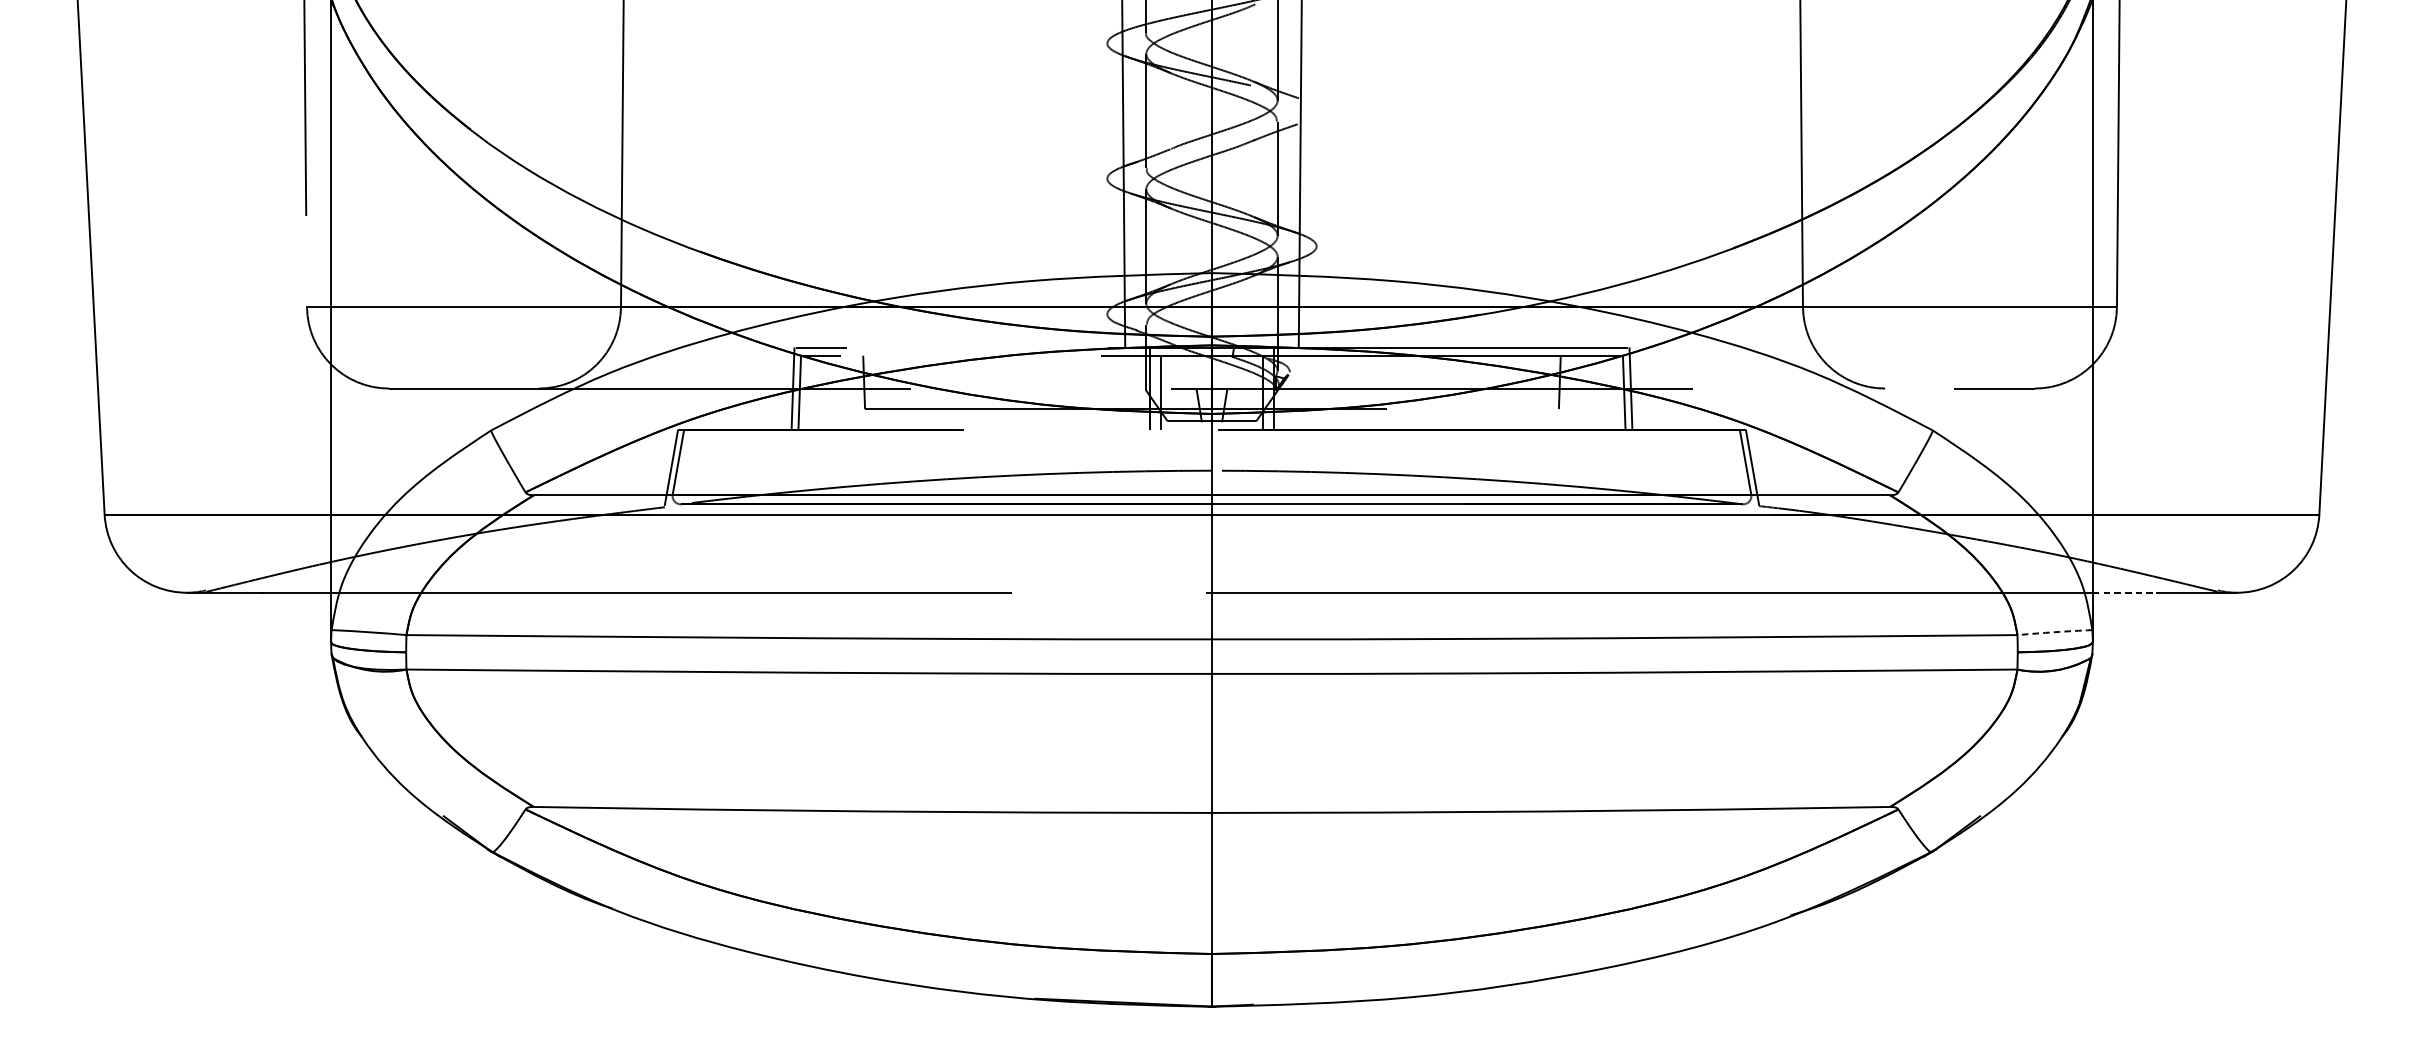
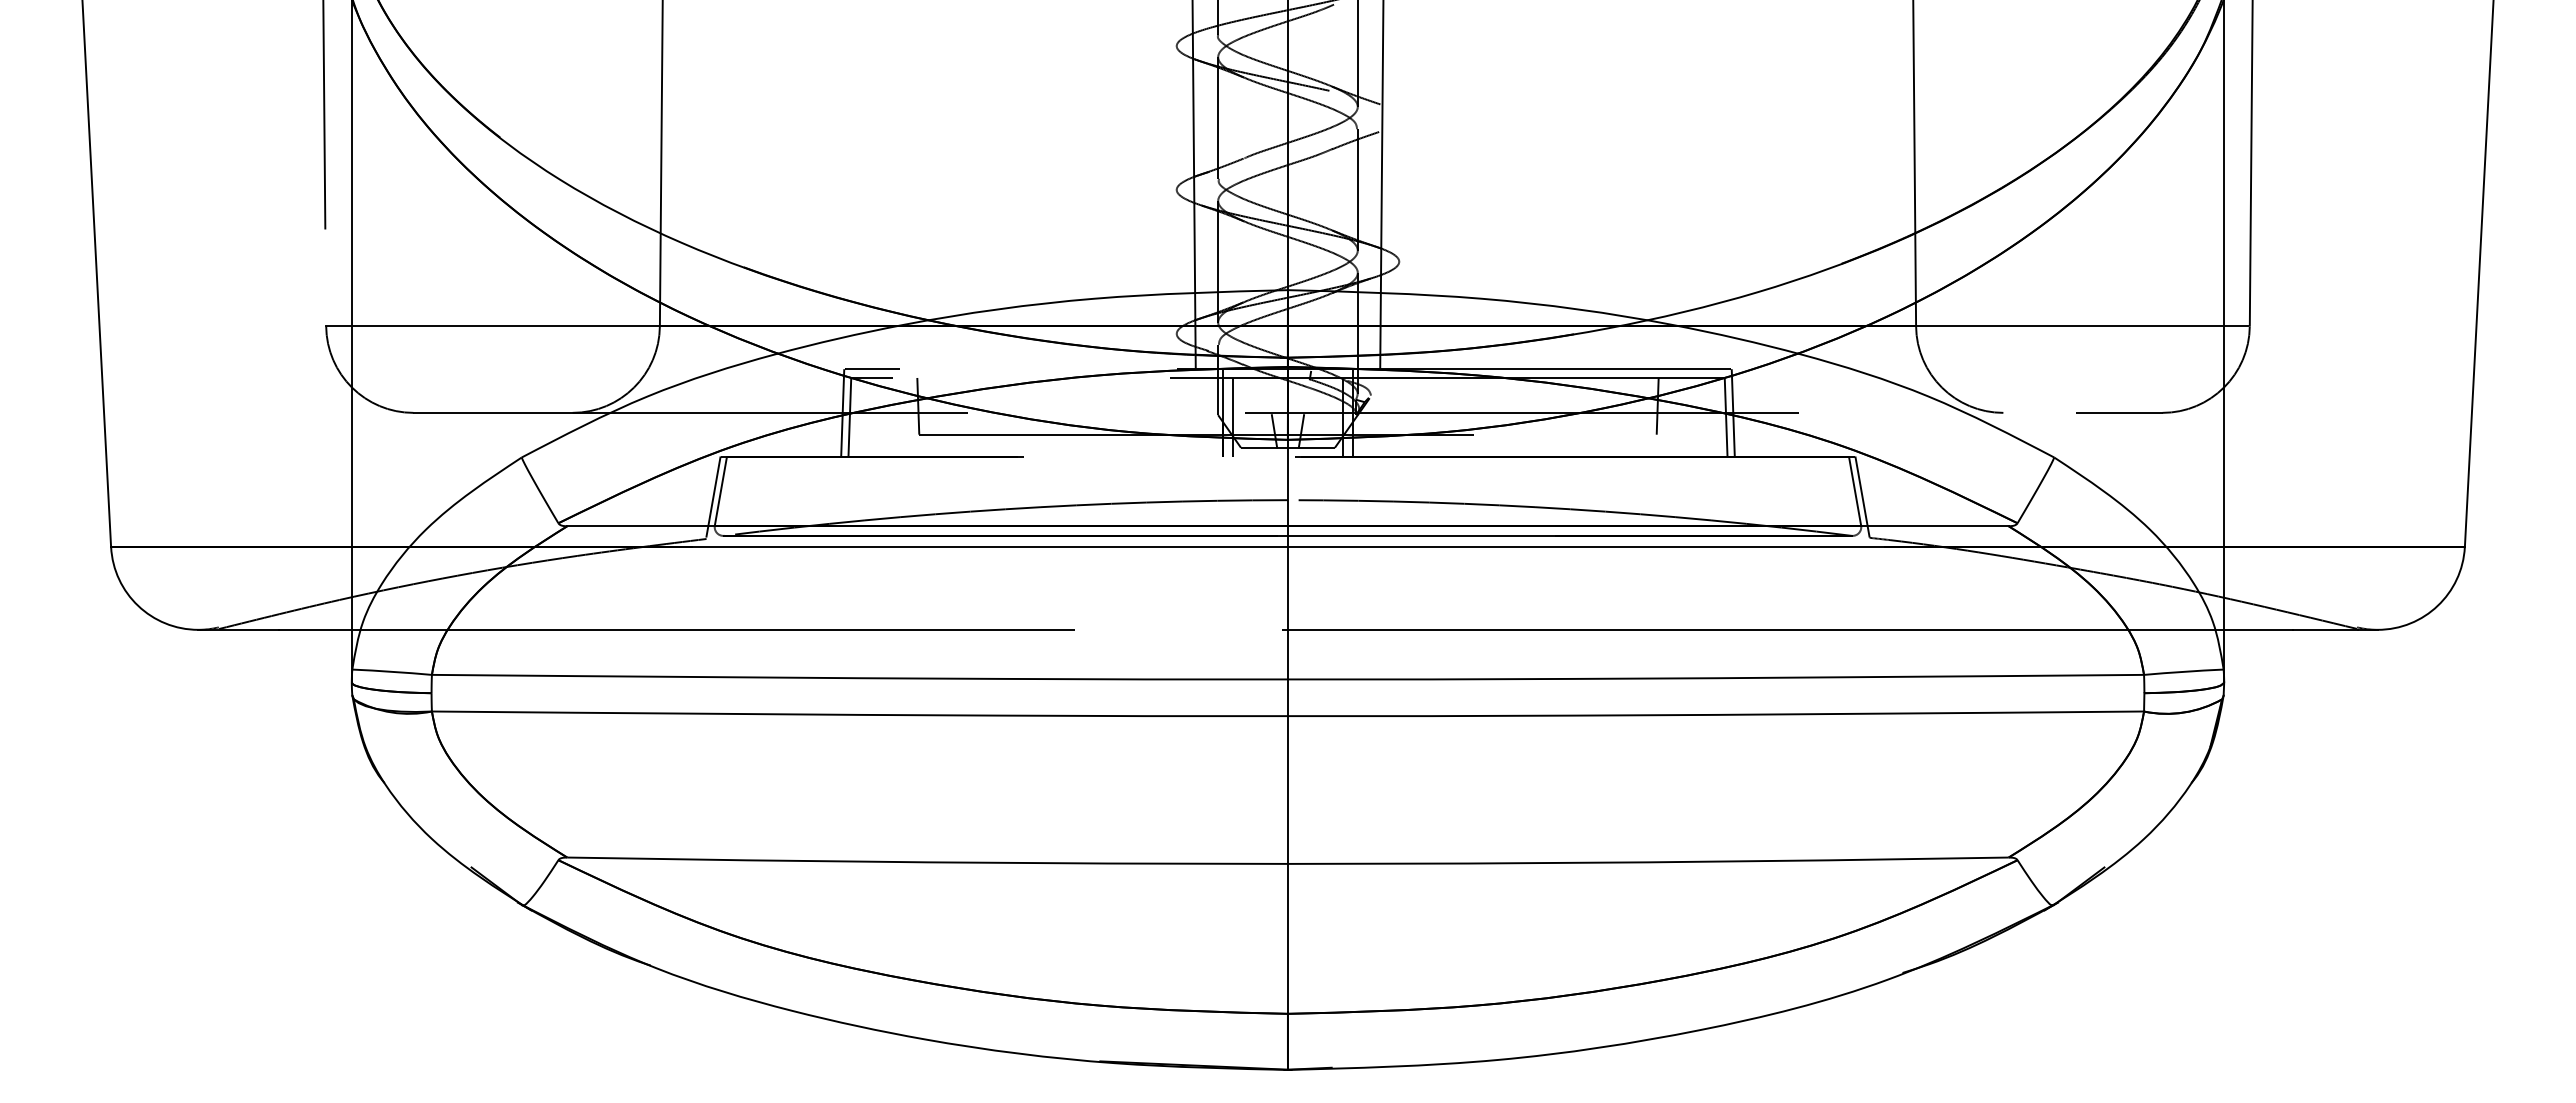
line: (2125, 592) -> (2258, 629), dashed -> solid
arc: (2054, 631) -> (2183, 671), dashed -> solid

